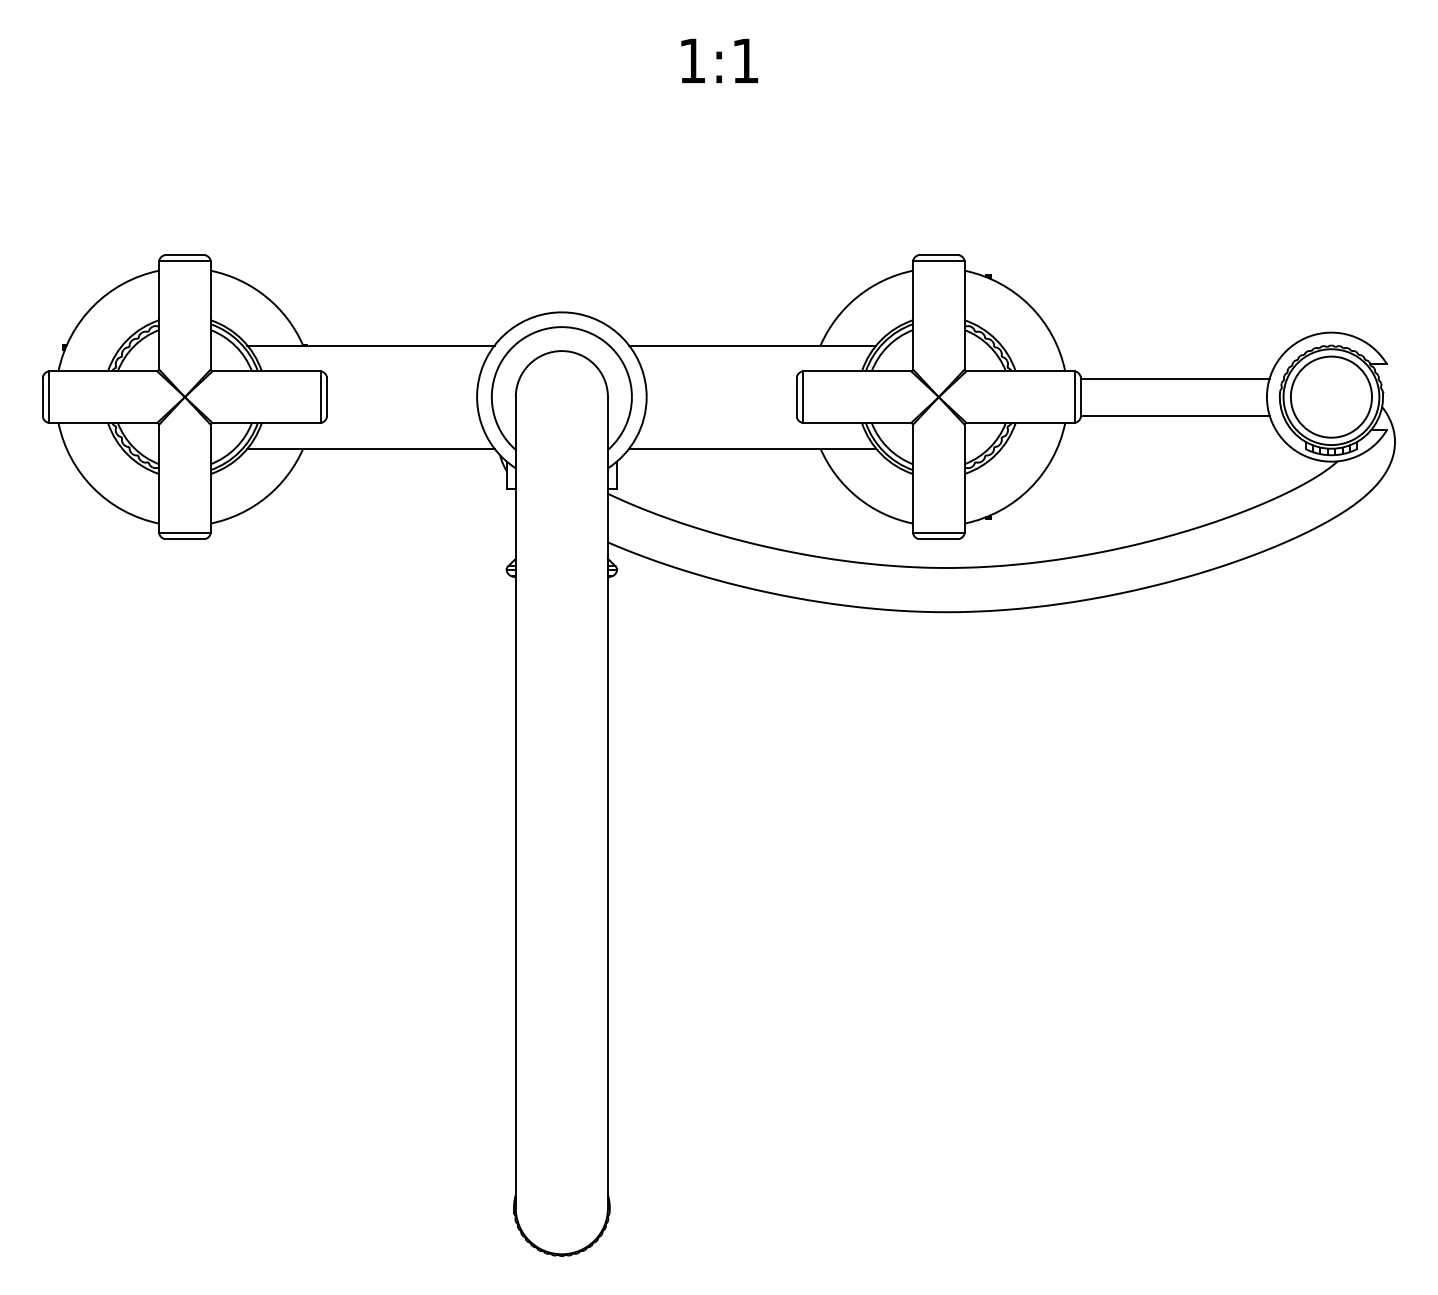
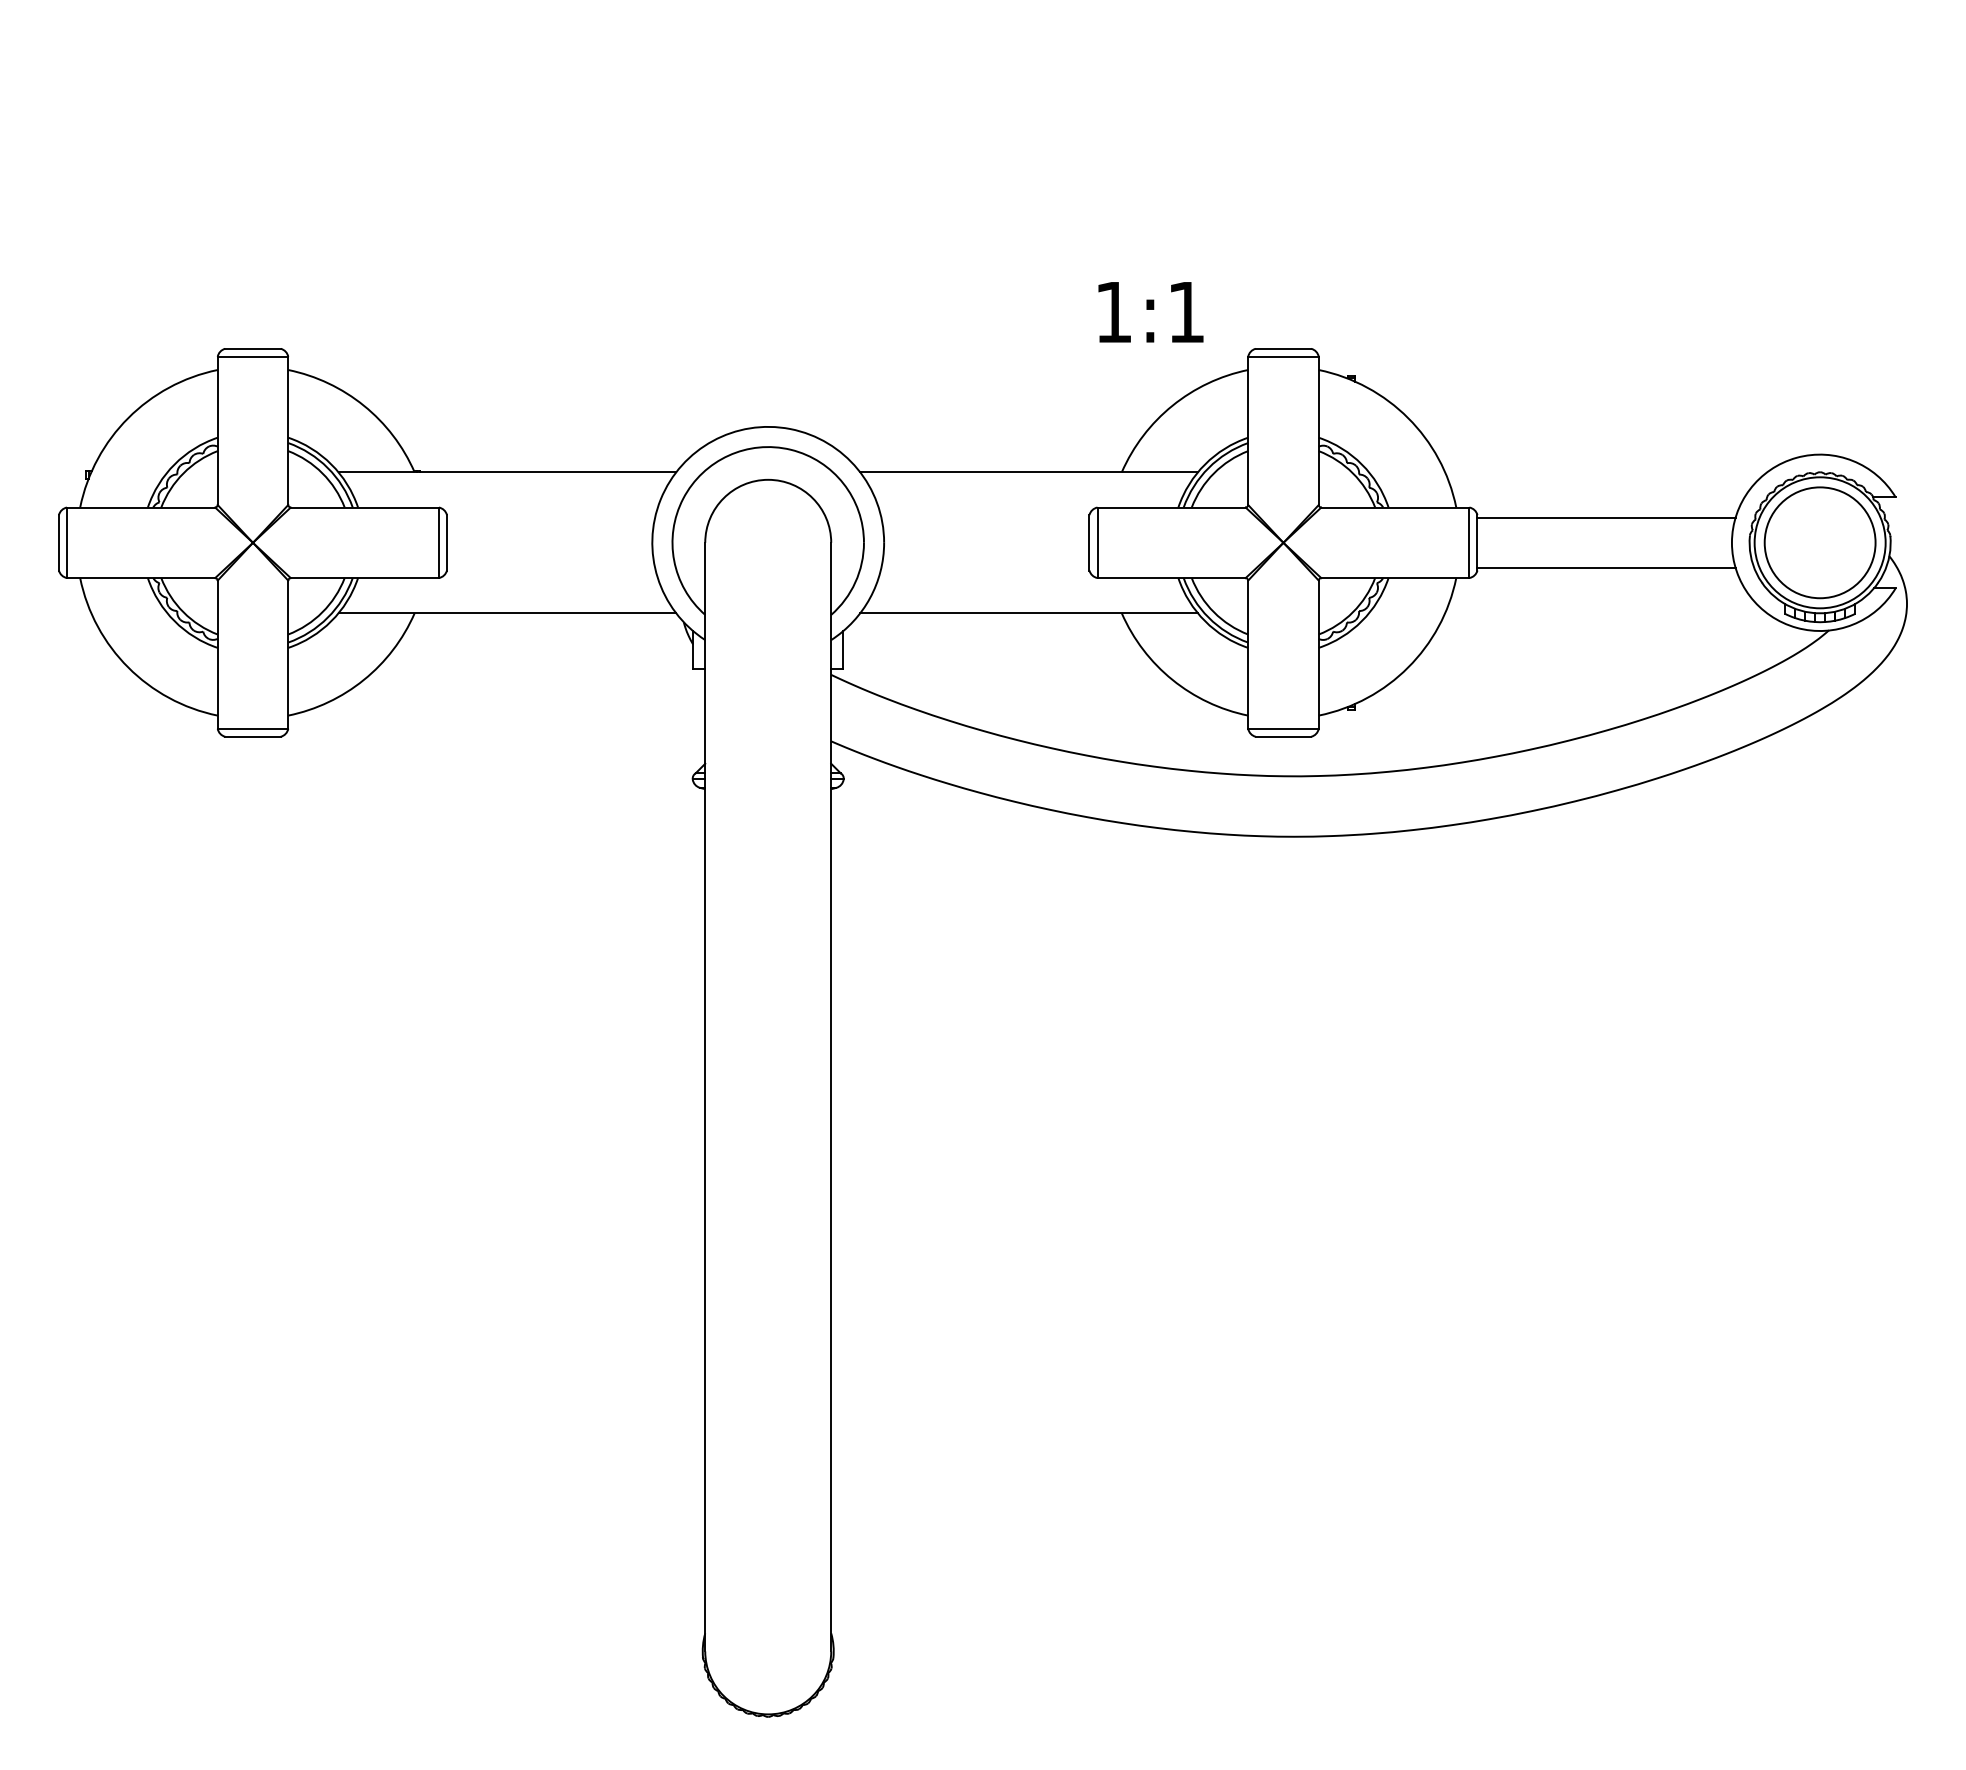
text: (719, 61) -> (1150, 312), moved

